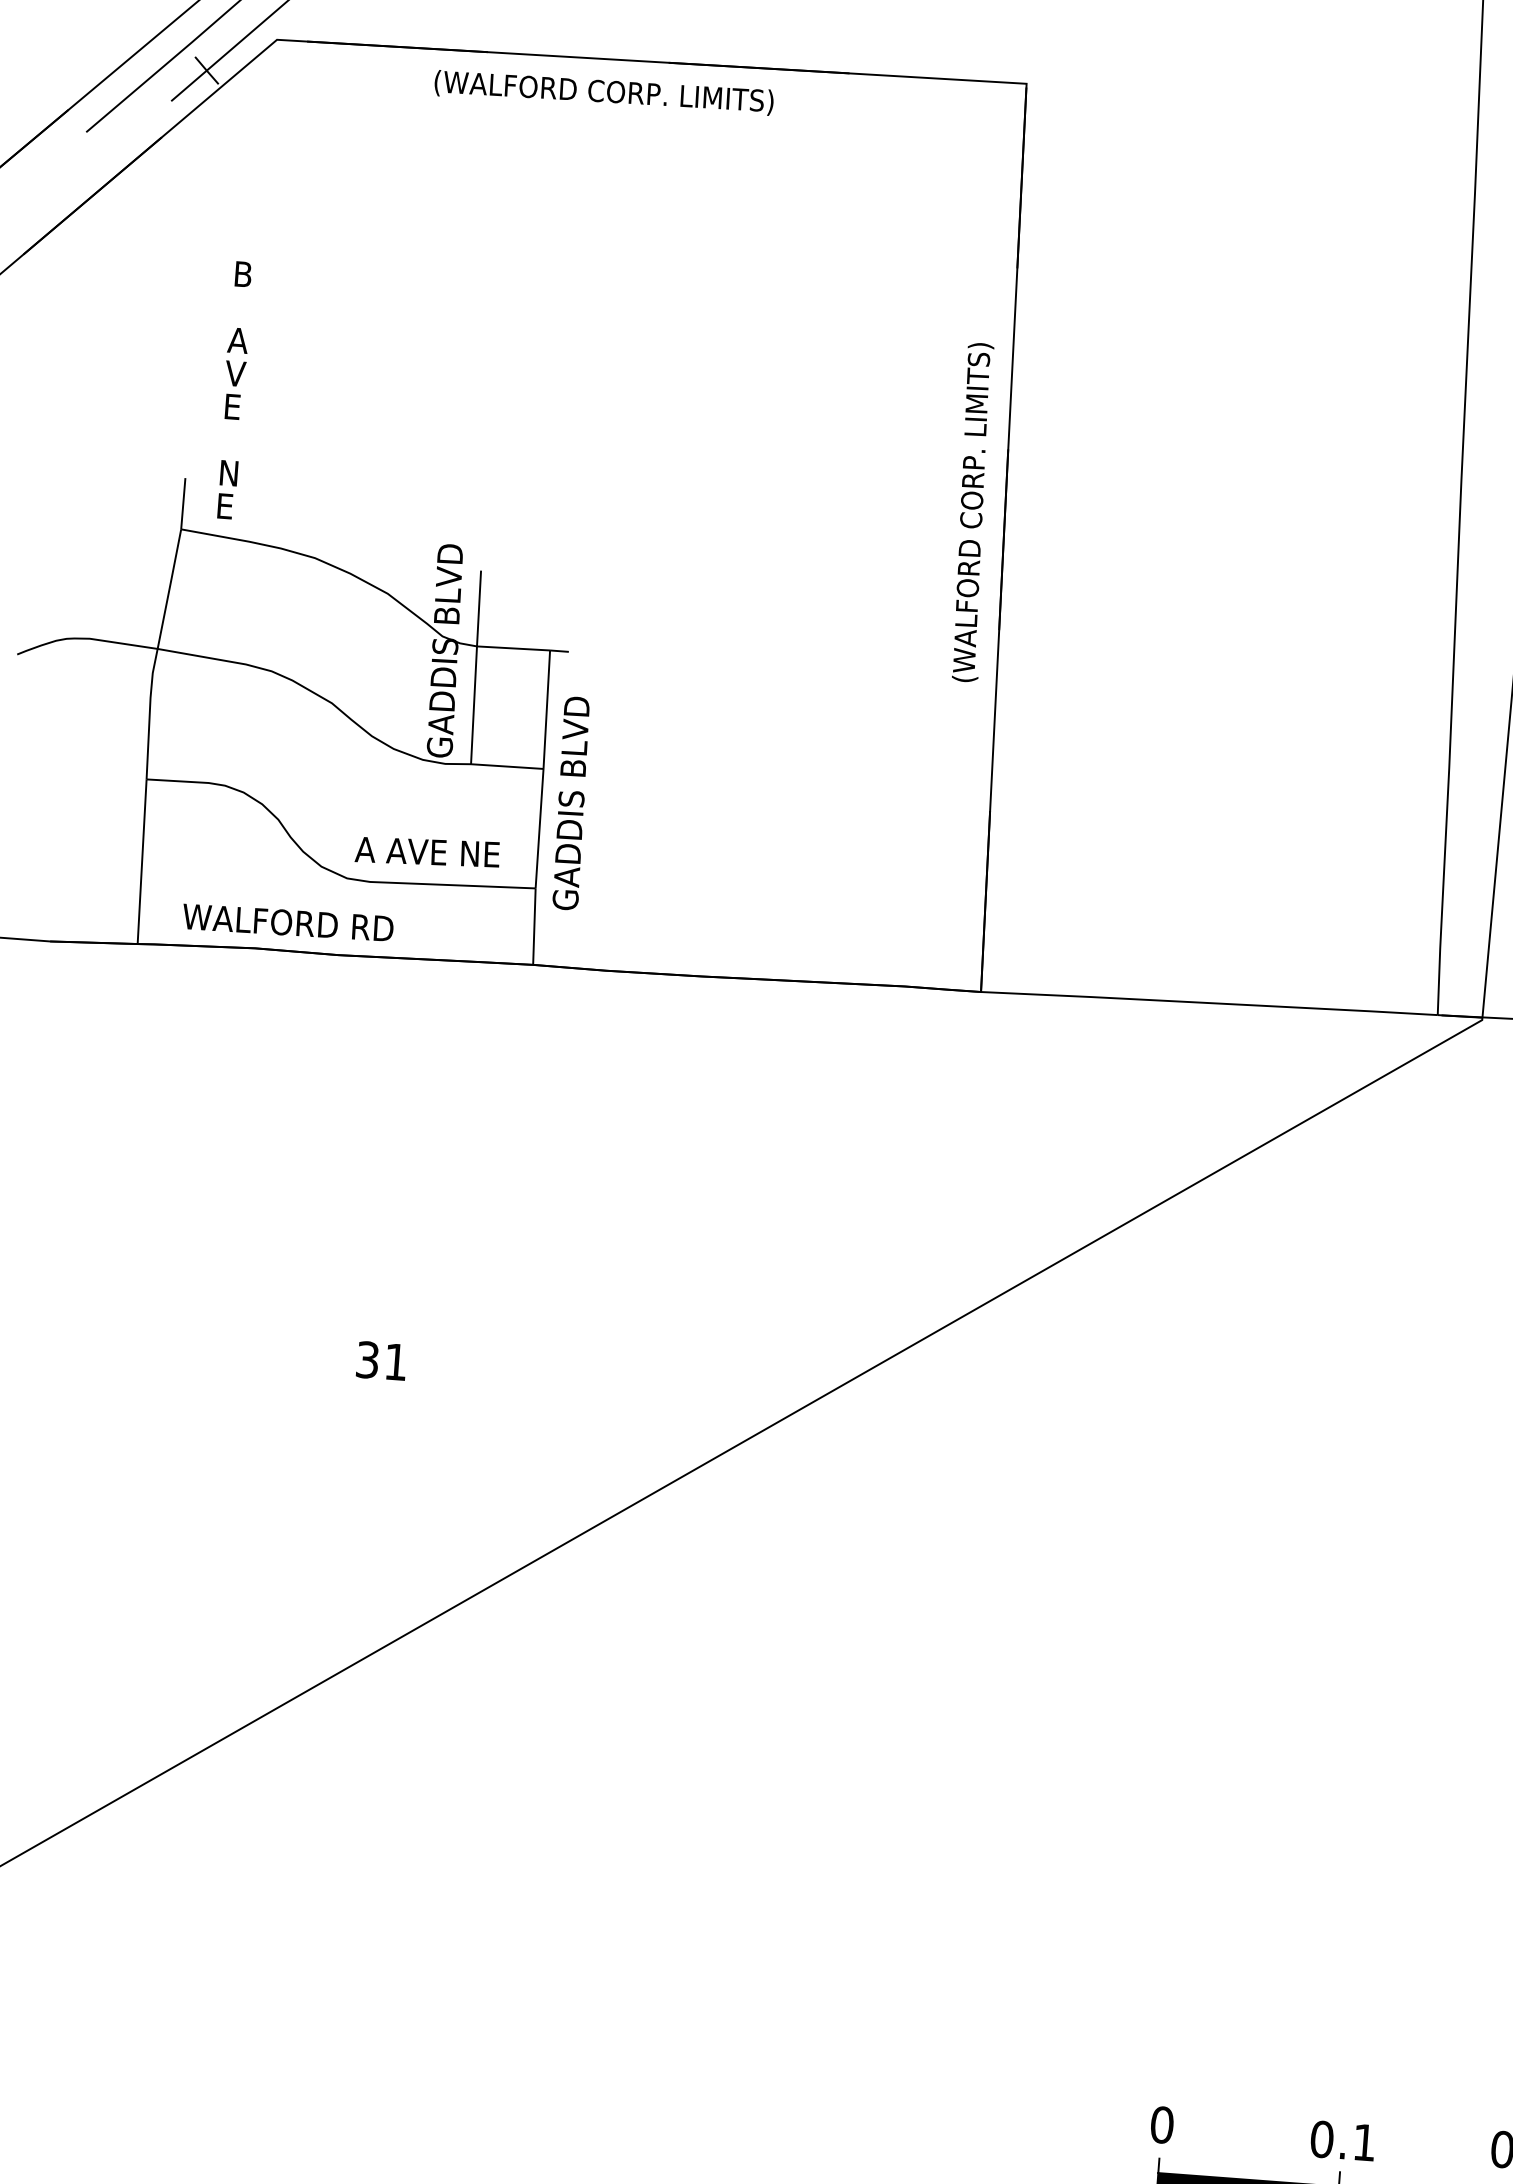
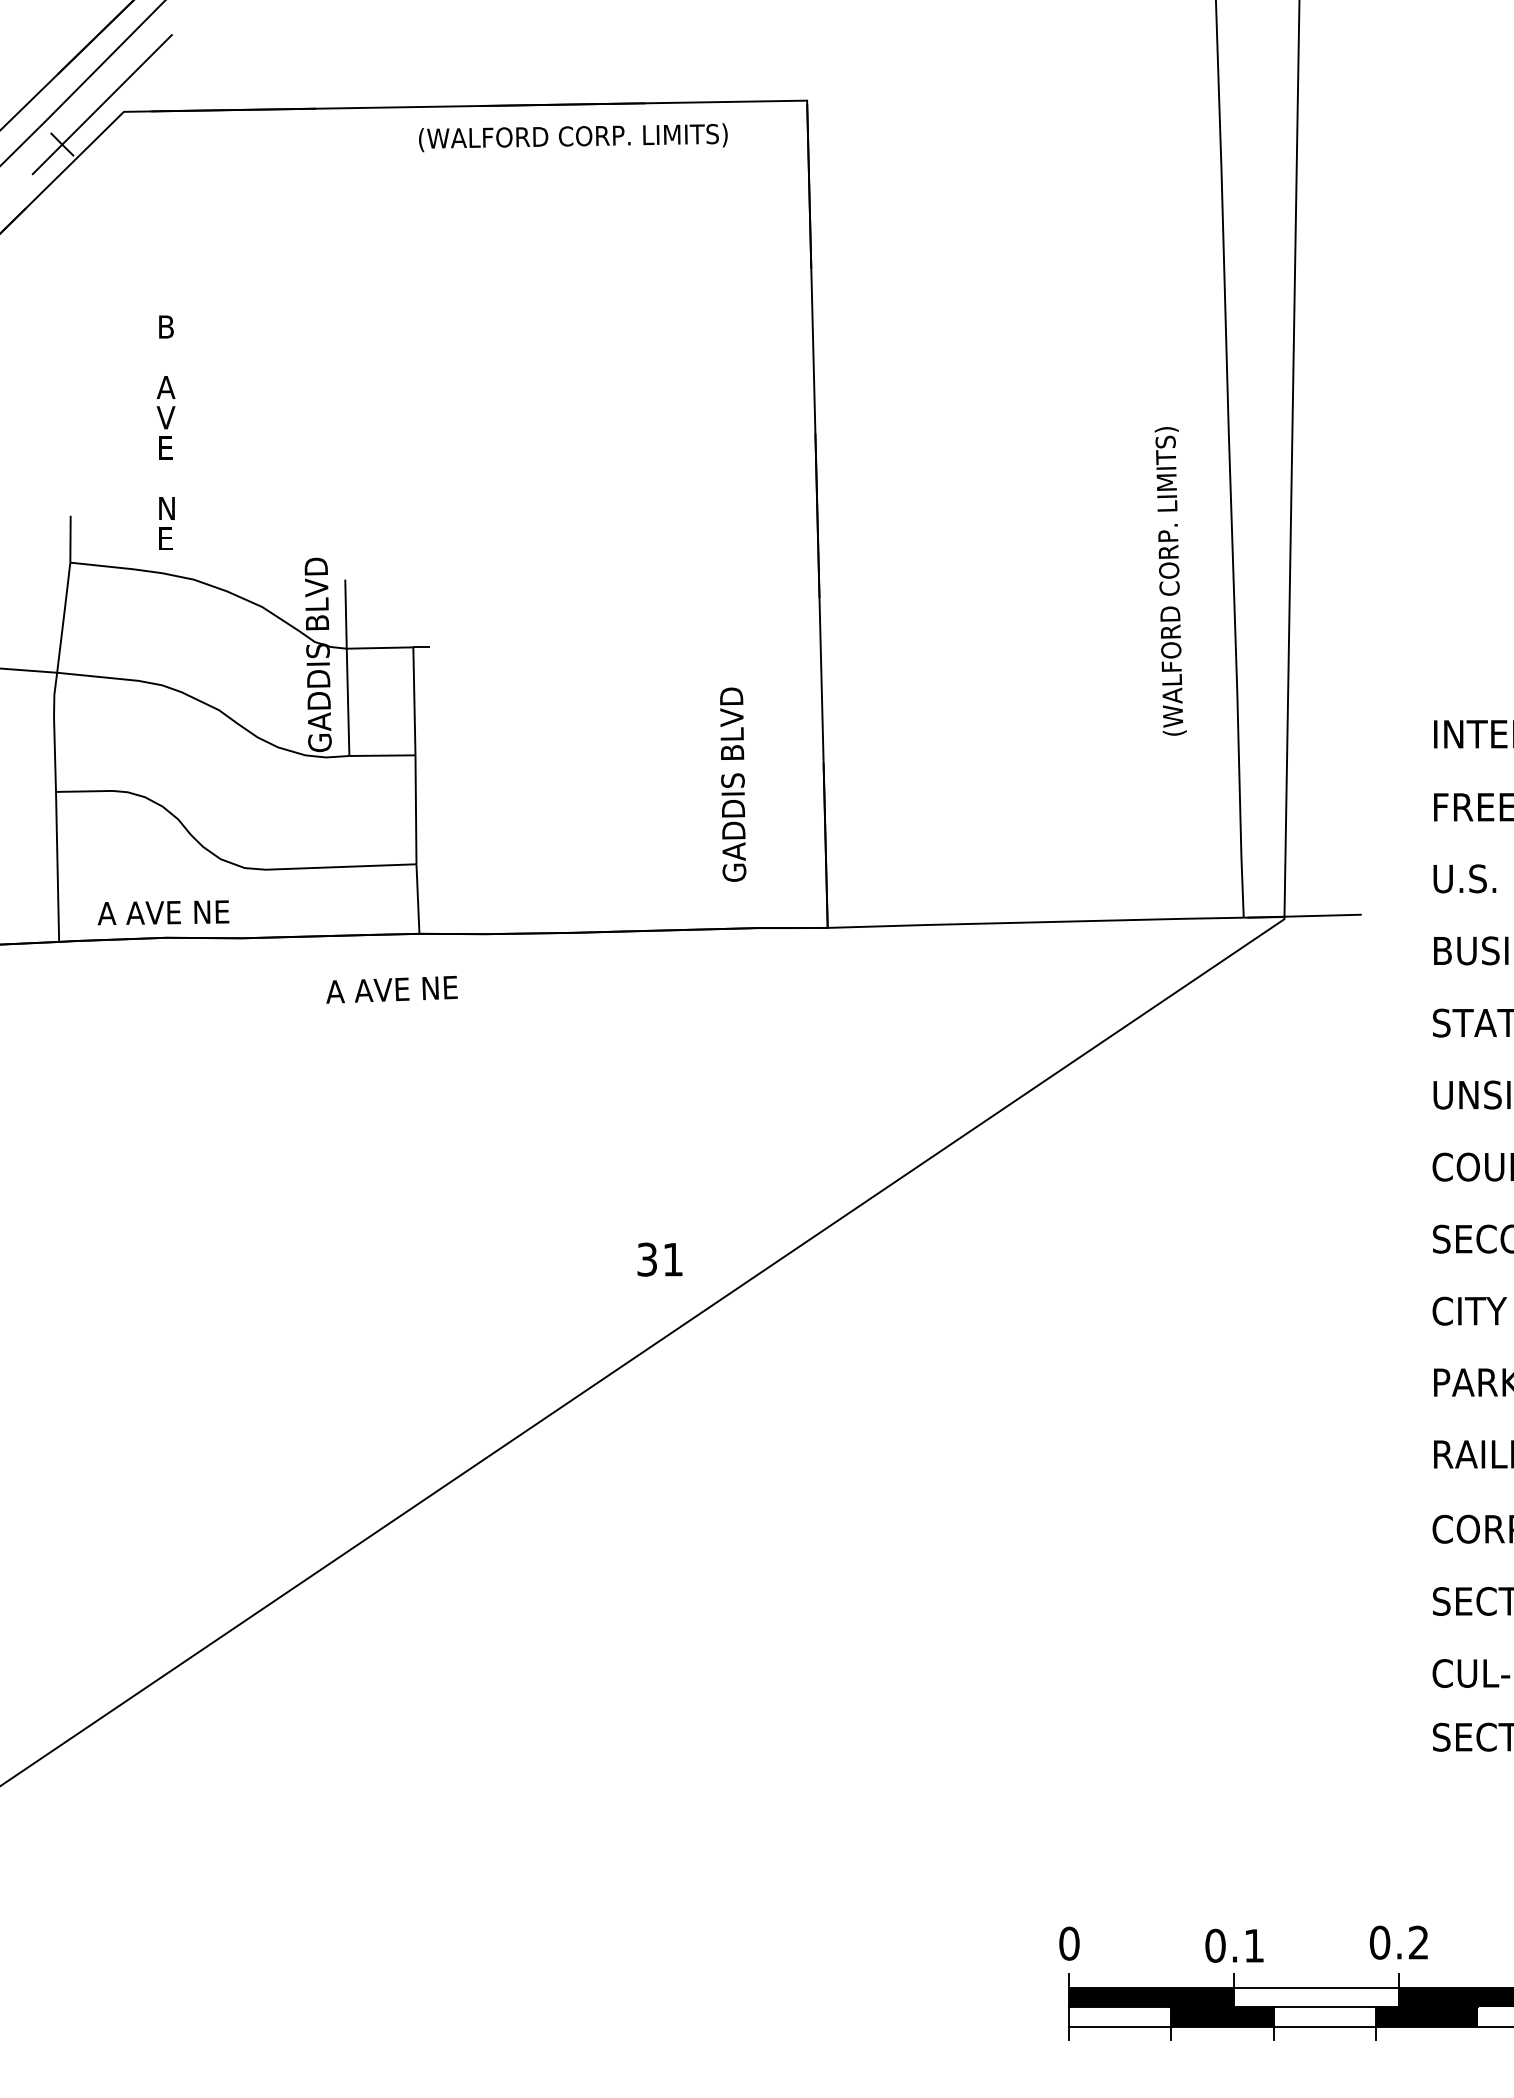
text: (604, 92) -> (573, 137), moved
text: (233, 389) -> (165, 432), moved
text: (972, 512) -> (1170, 581), moved
text: (571, 803) -> (733, 784), moved
text: (427, 851) -> (391, 989), moved
text: (287, 922) -> (193, 912), WALFORD RD -> A AVE NE
text: (381, 1360) -> (659, 1259), moved

